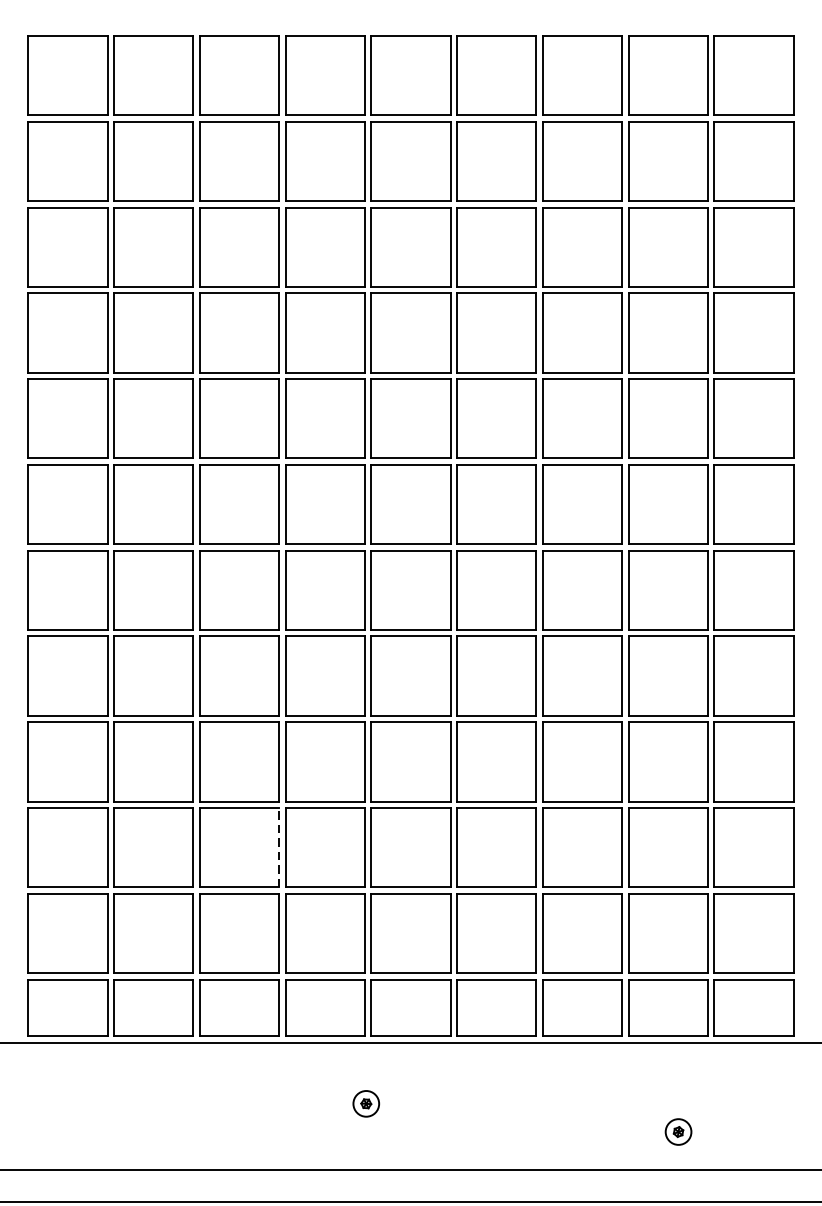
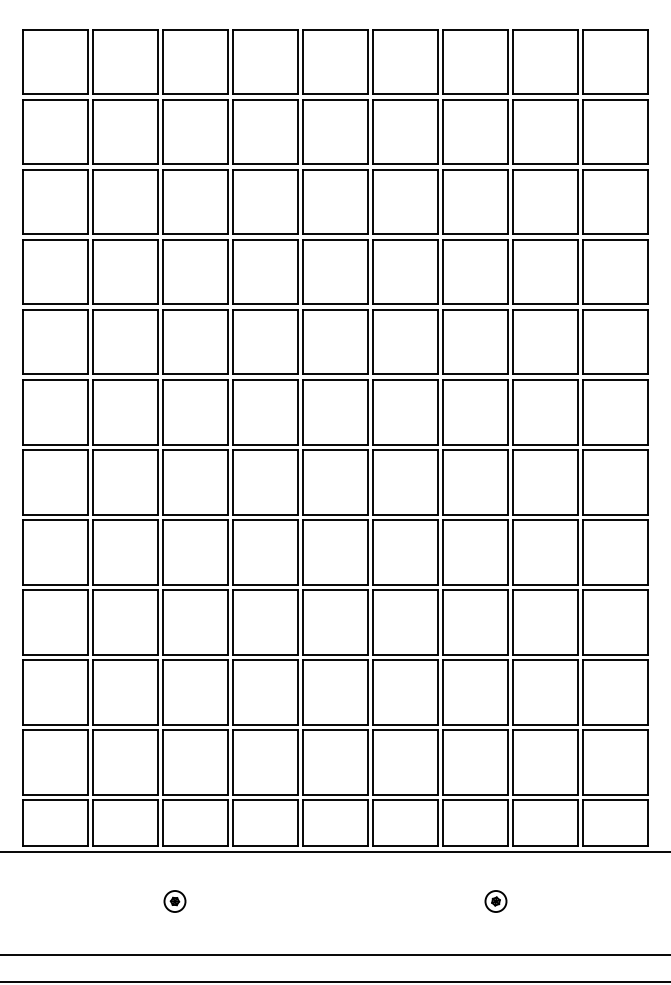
line: (278, 846) -> (227, 691), dashed -> solid
part: (365, 1103) -> (174, 901), moved
part: (677, 1132) -> (495, 901), moved

